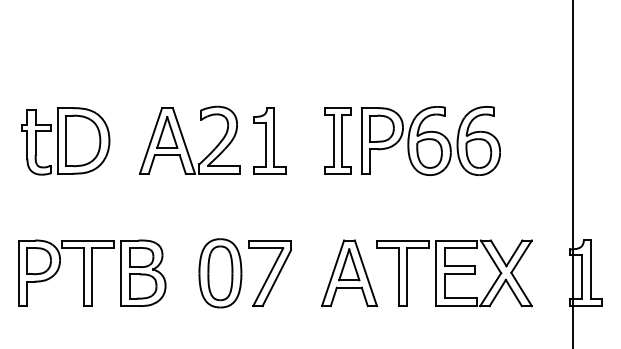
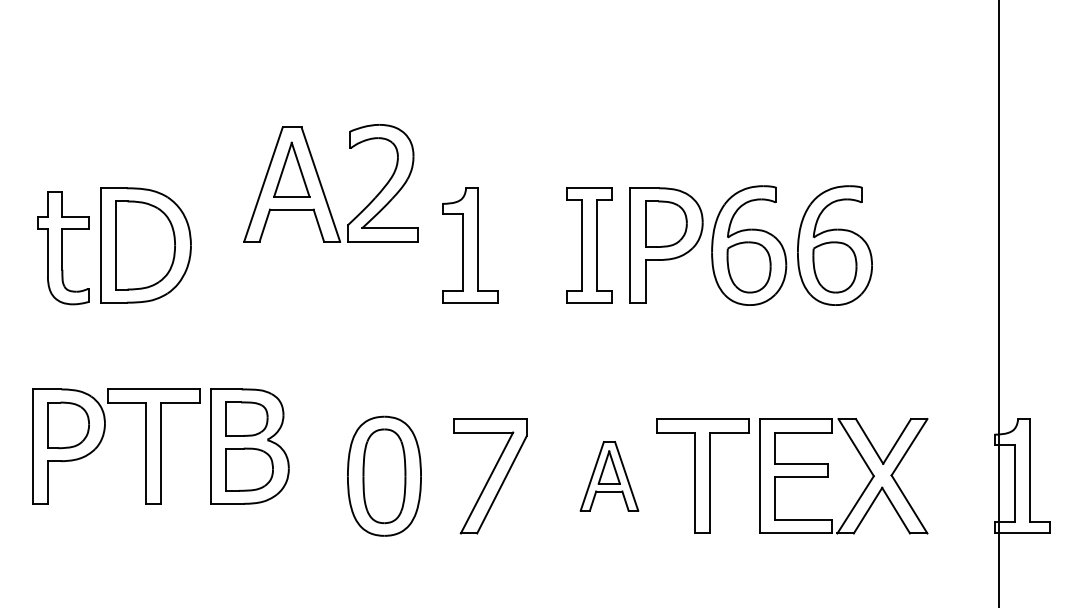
part: (189, 139) -> (330, 181), moved
part: (92, 272) -> (161, 445), moved
part: (269, 273) -> (489, 476), moved
part: (349, 273) -> (609, 476), size x0.6

